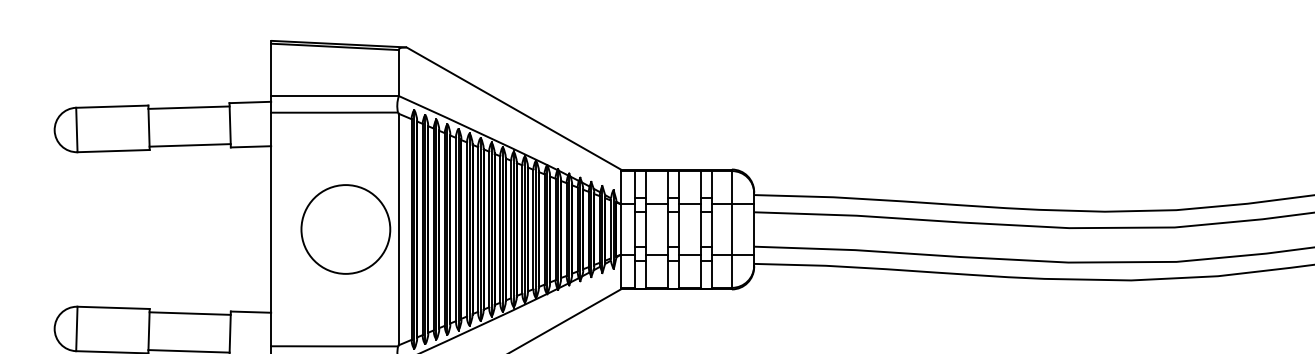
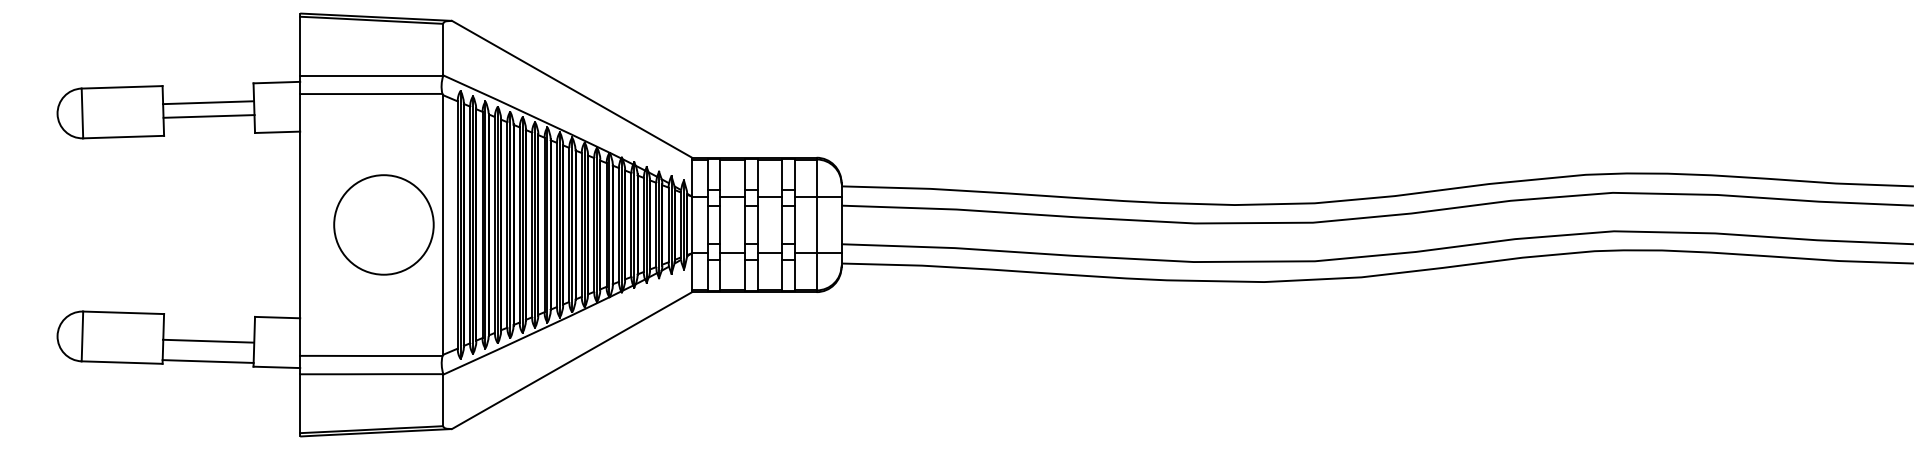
line: (188, 107) -> (208, 116), moved
line: (189, 145) -> (207, 102), moved
line: (189, 312) -> (207, 340), moved

